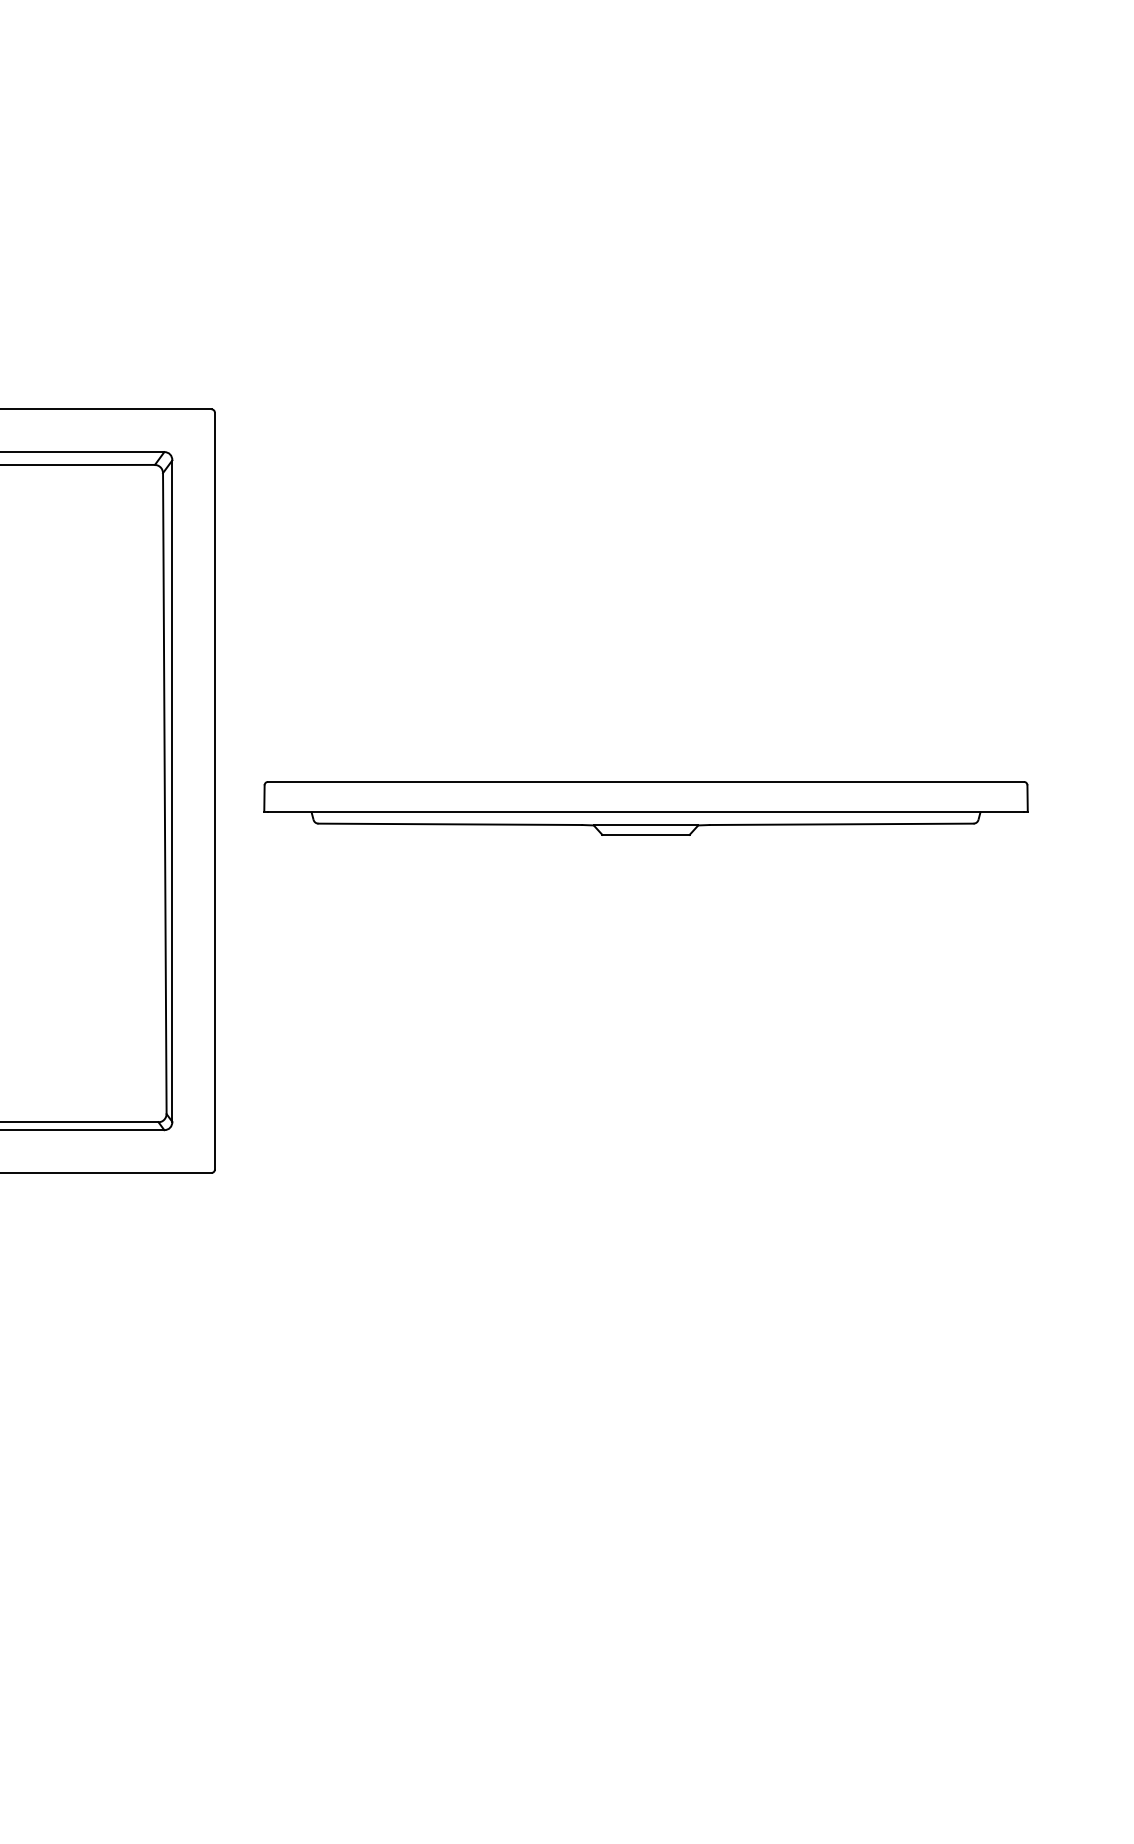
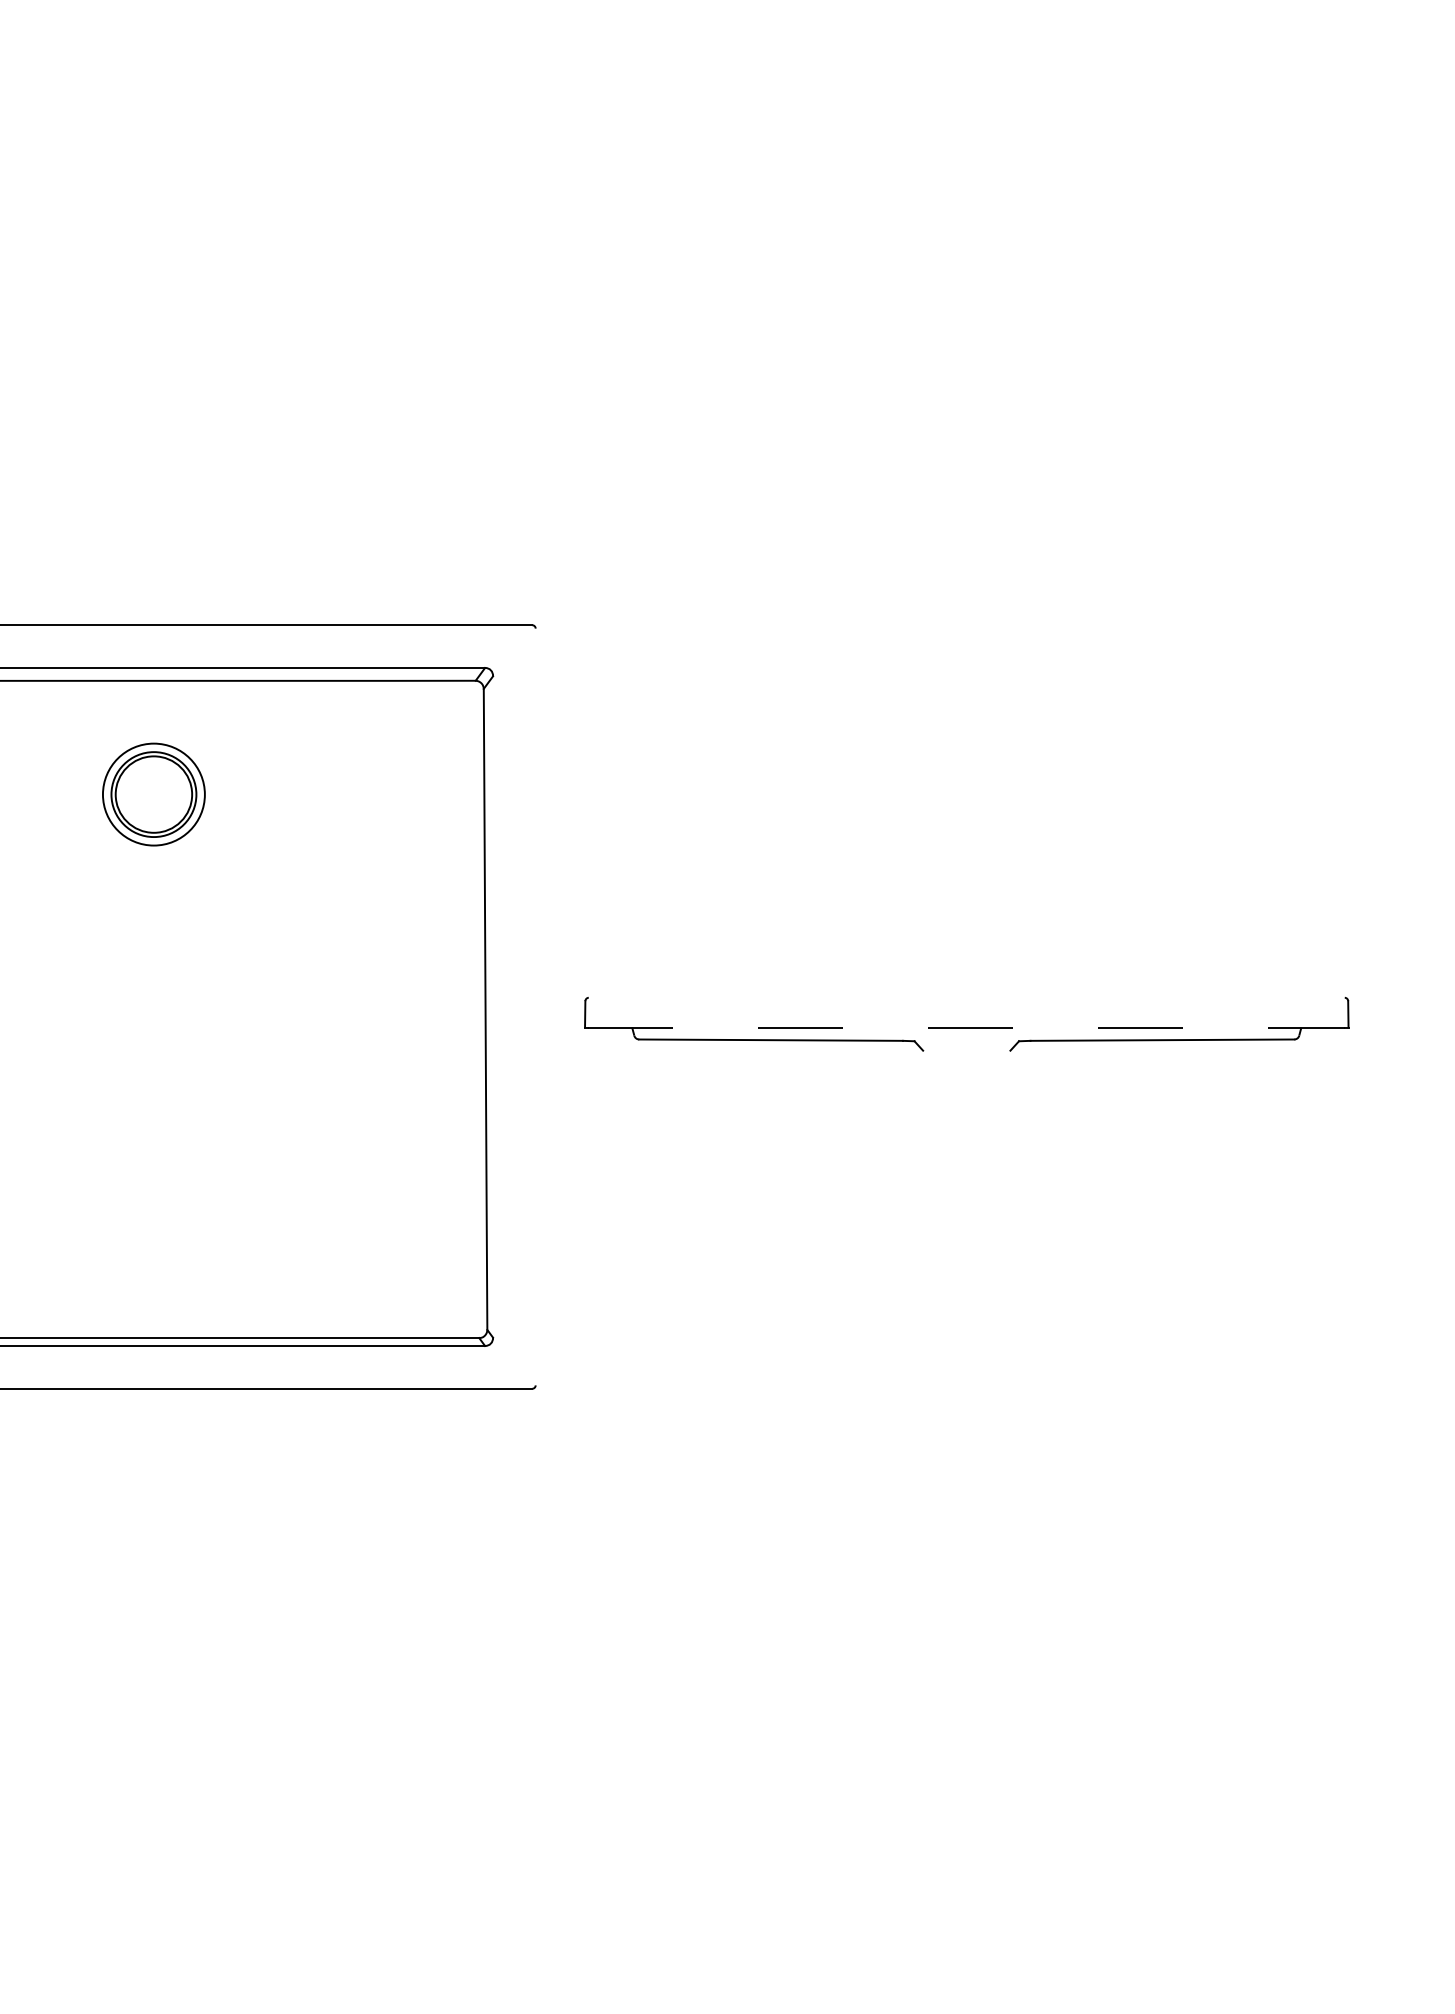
line: (645, 781) -> (966, 997), removed
line: (172, 790) -> (493, 1006), removed
line: (214, 790) -> (535, 1006), removed
line: (646, 811) -> (967, 1027), solid -> dashed
line: (645, 825) -> (966, 1041), removed
line: (645, 834) -> (966, 1050), removed

